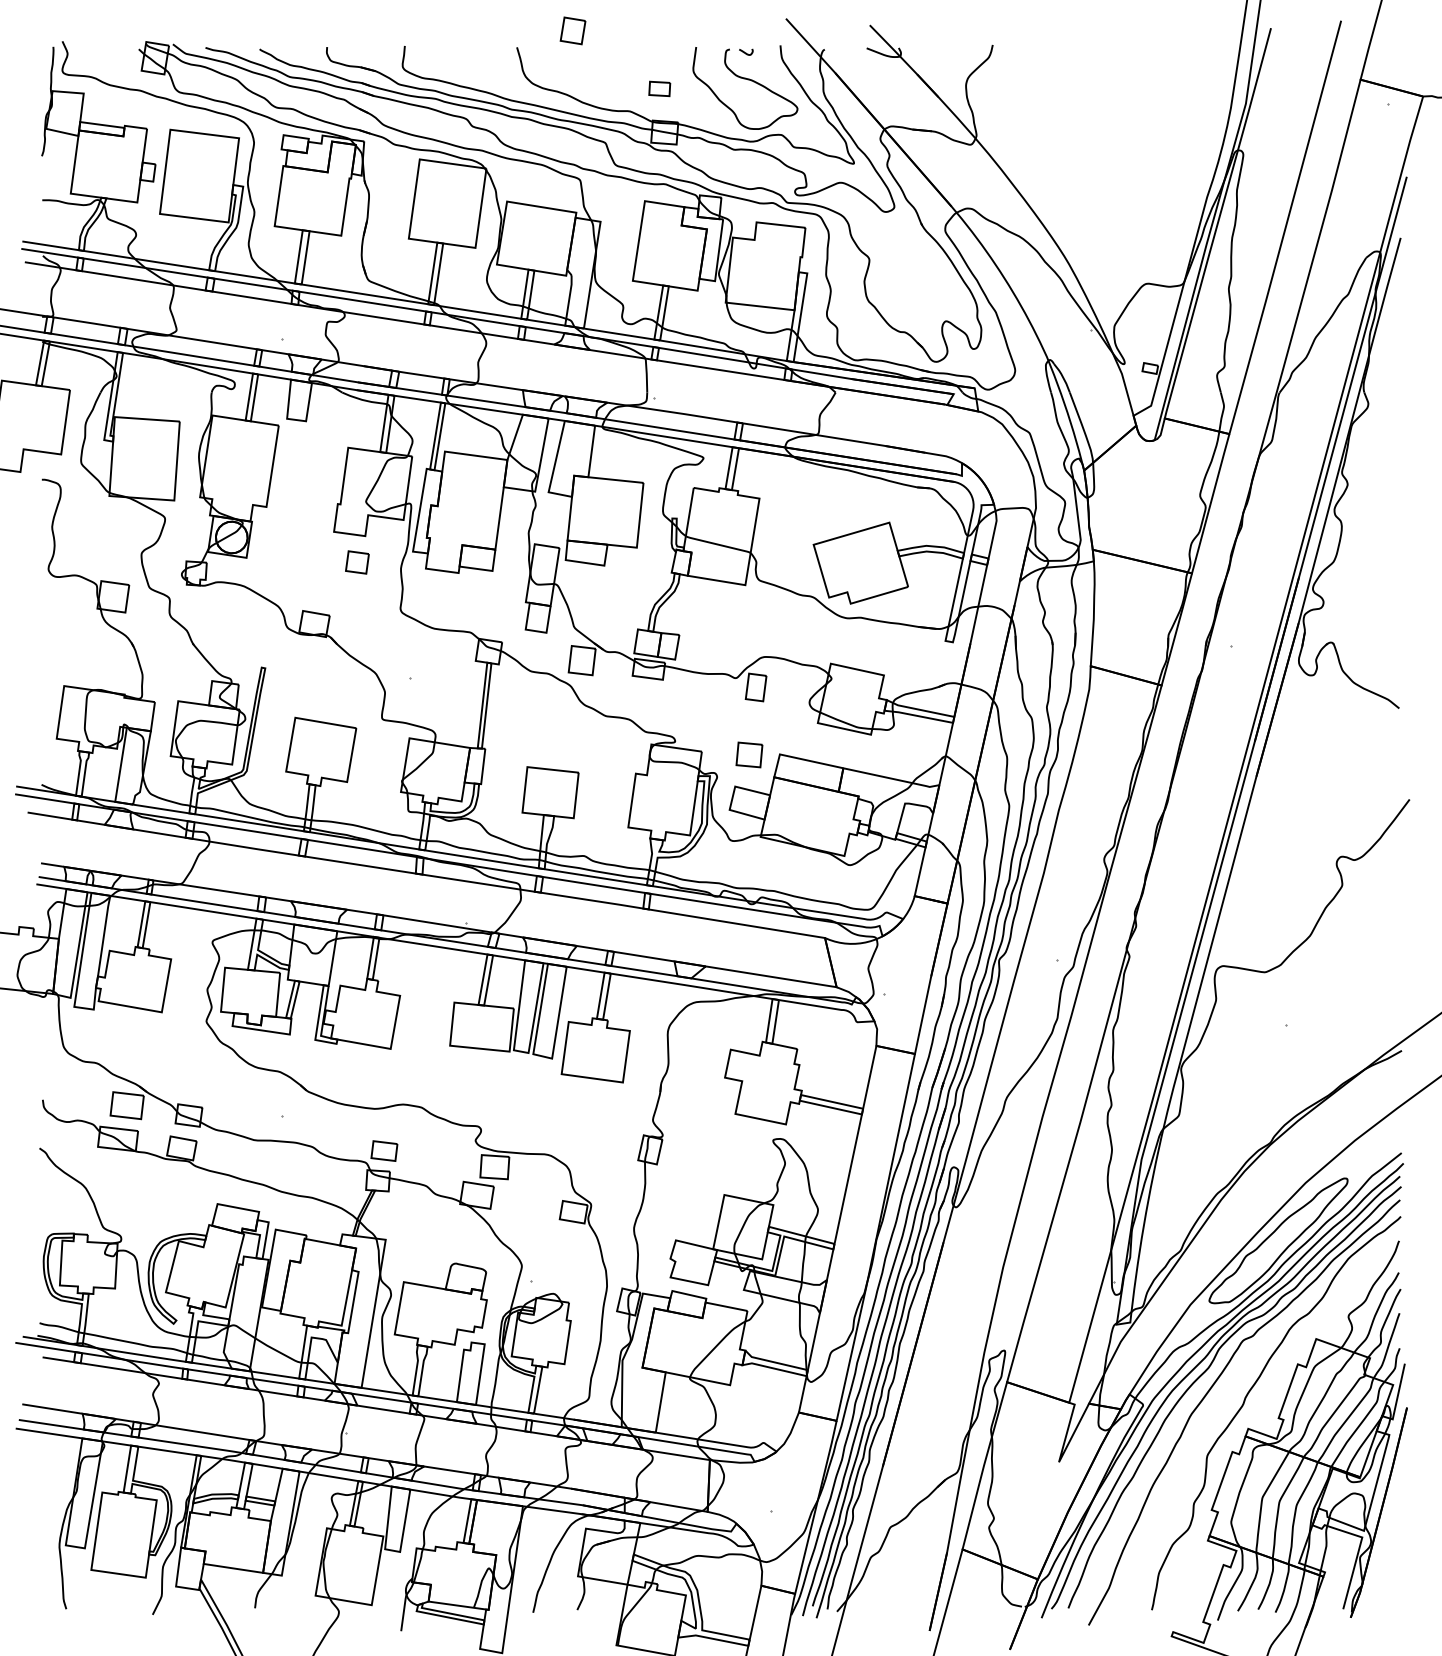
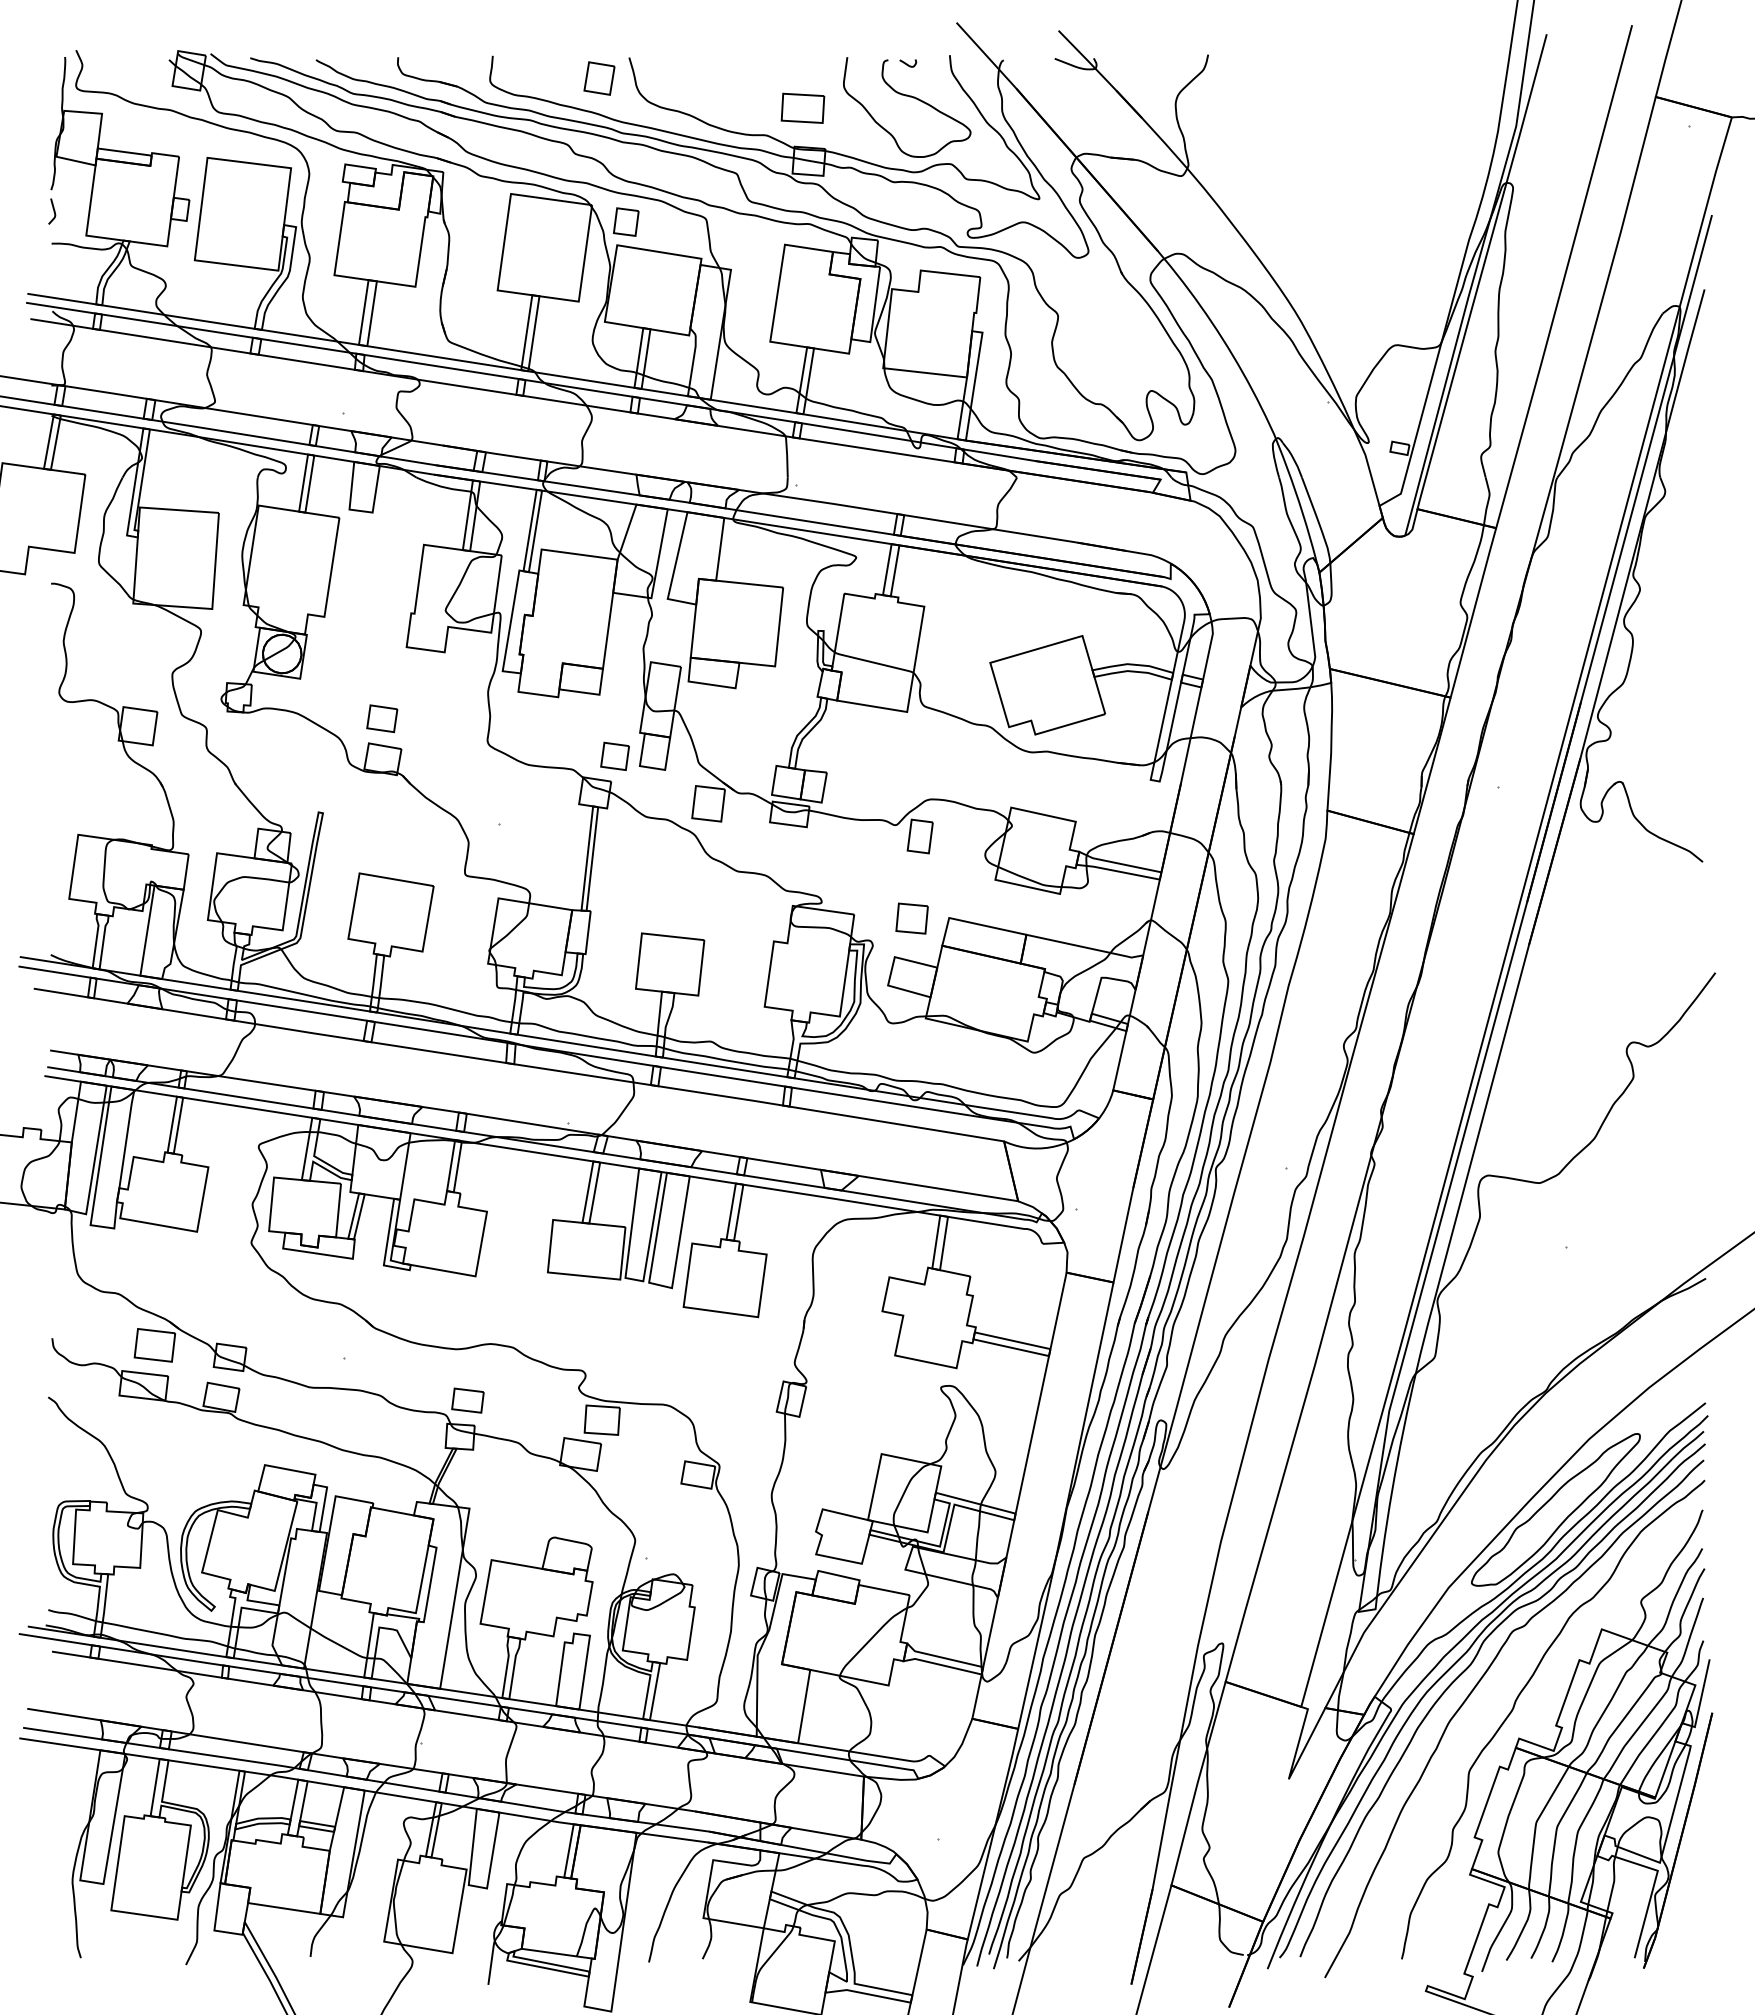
part: (573, 30) -> (599, 78), moved
part: (659, 88) -> (802, 107), size x1.67
curve: (43, 173) -> (53, 211), added
part: (514, 182) -> (626, 221), added
part: (356, 561) -> (614, 755), moved
part: (314, 590) -> (382, 718), added

